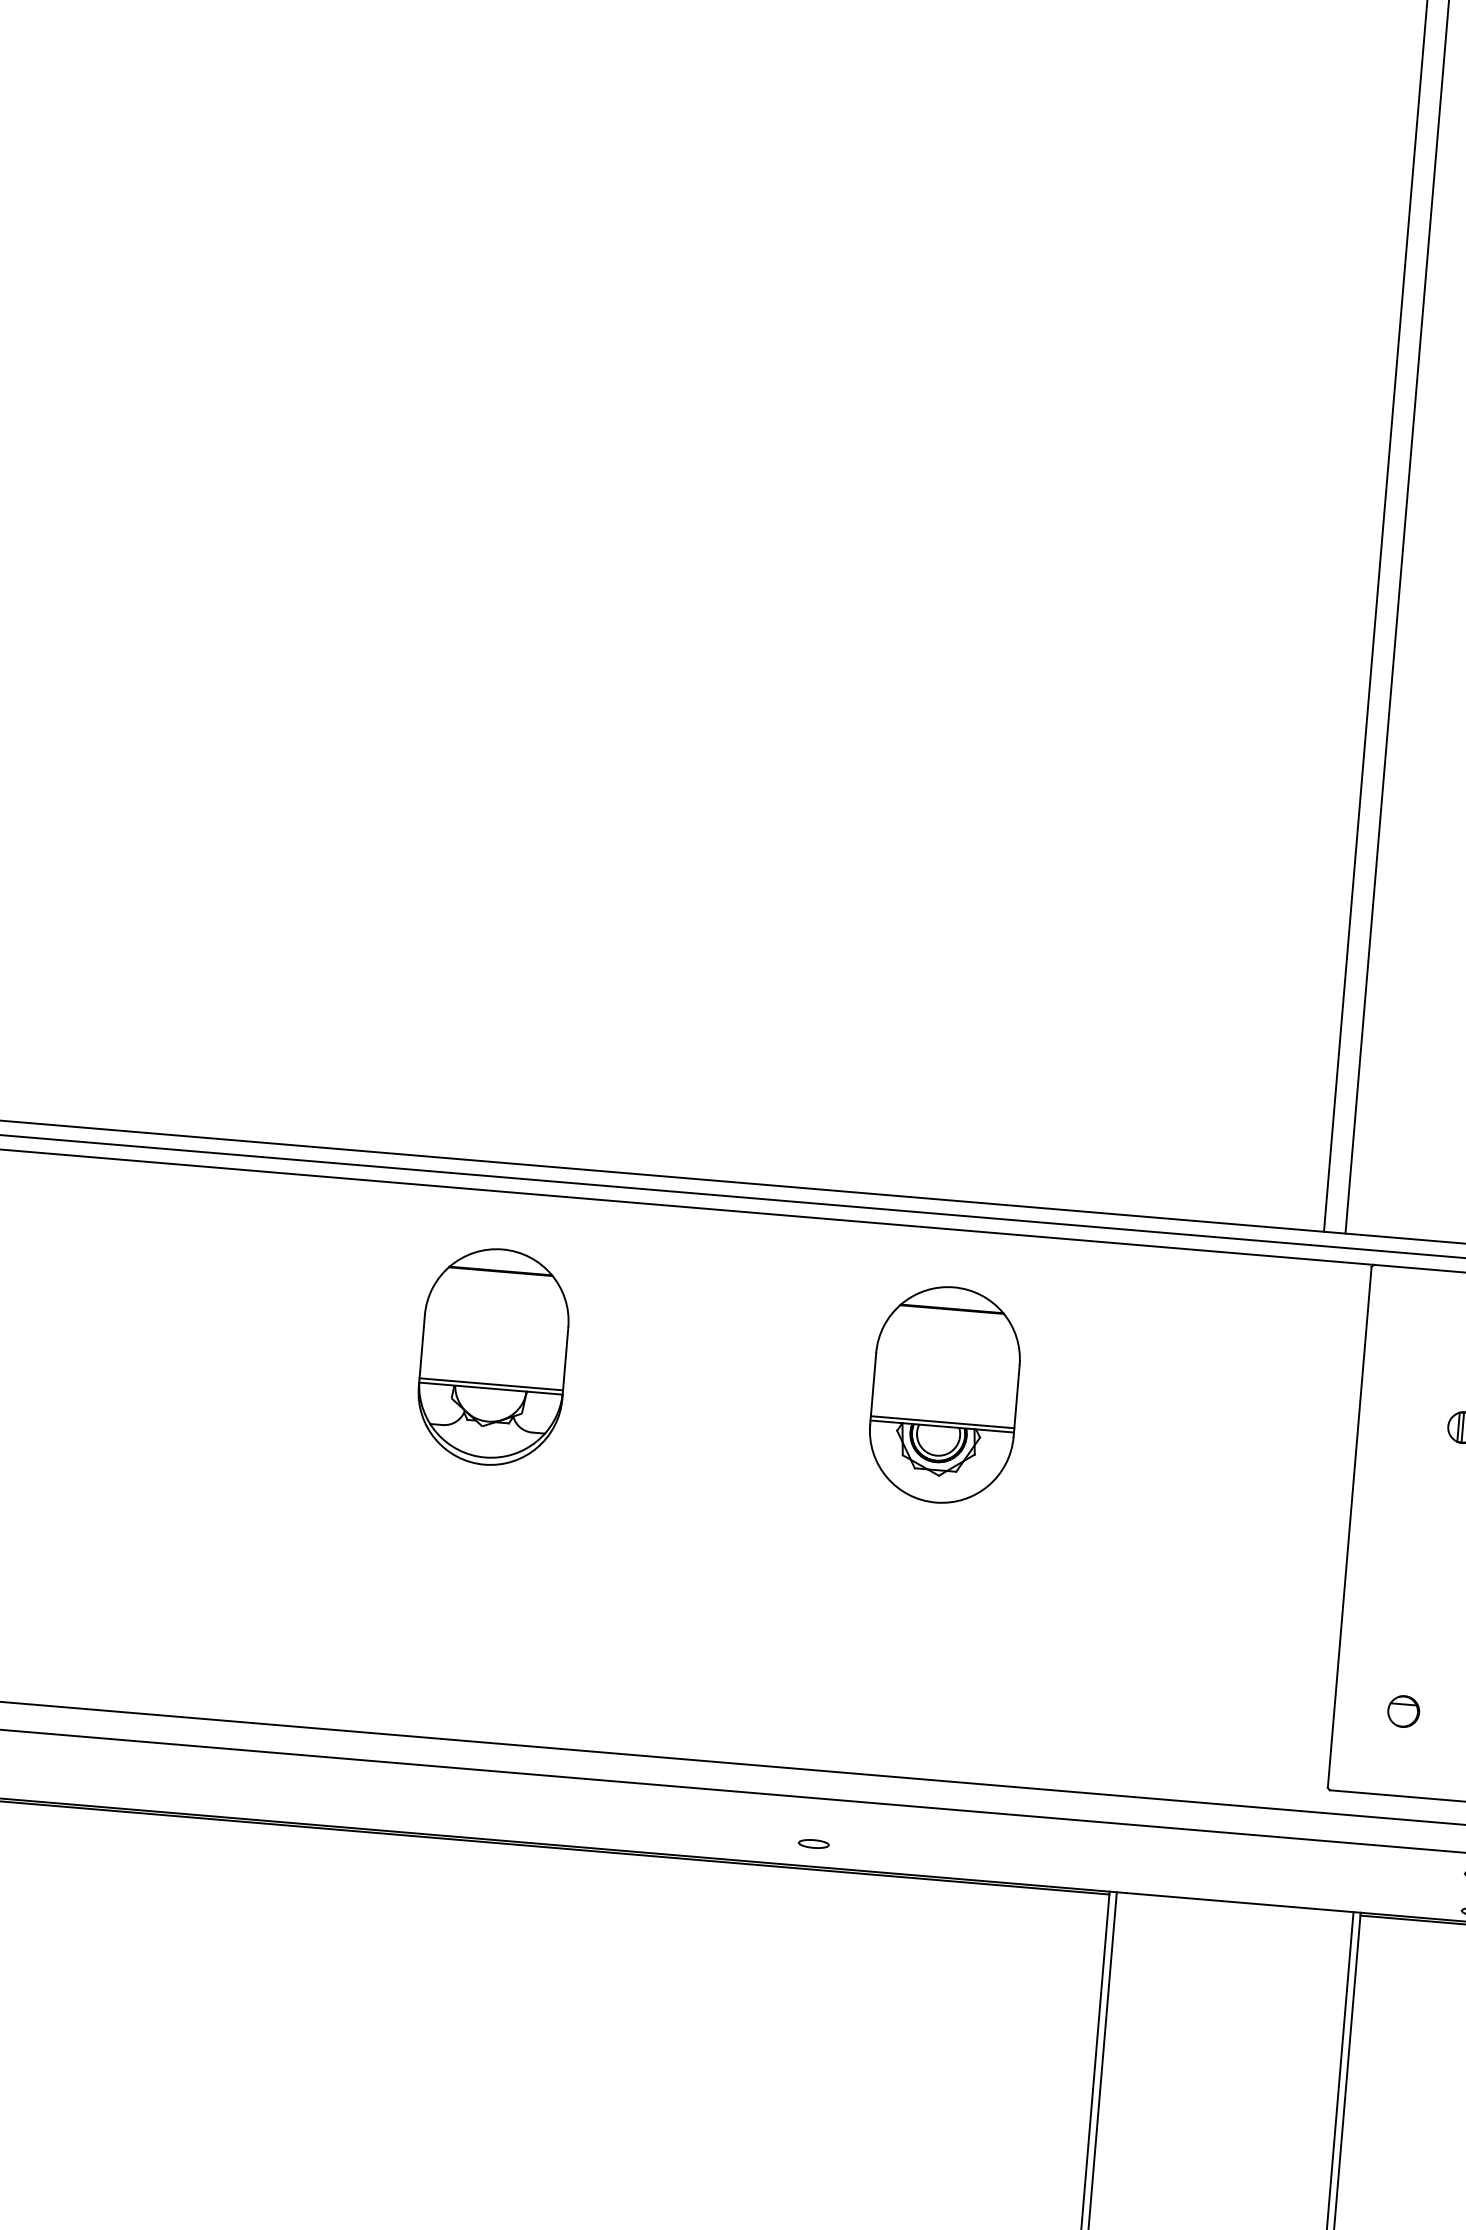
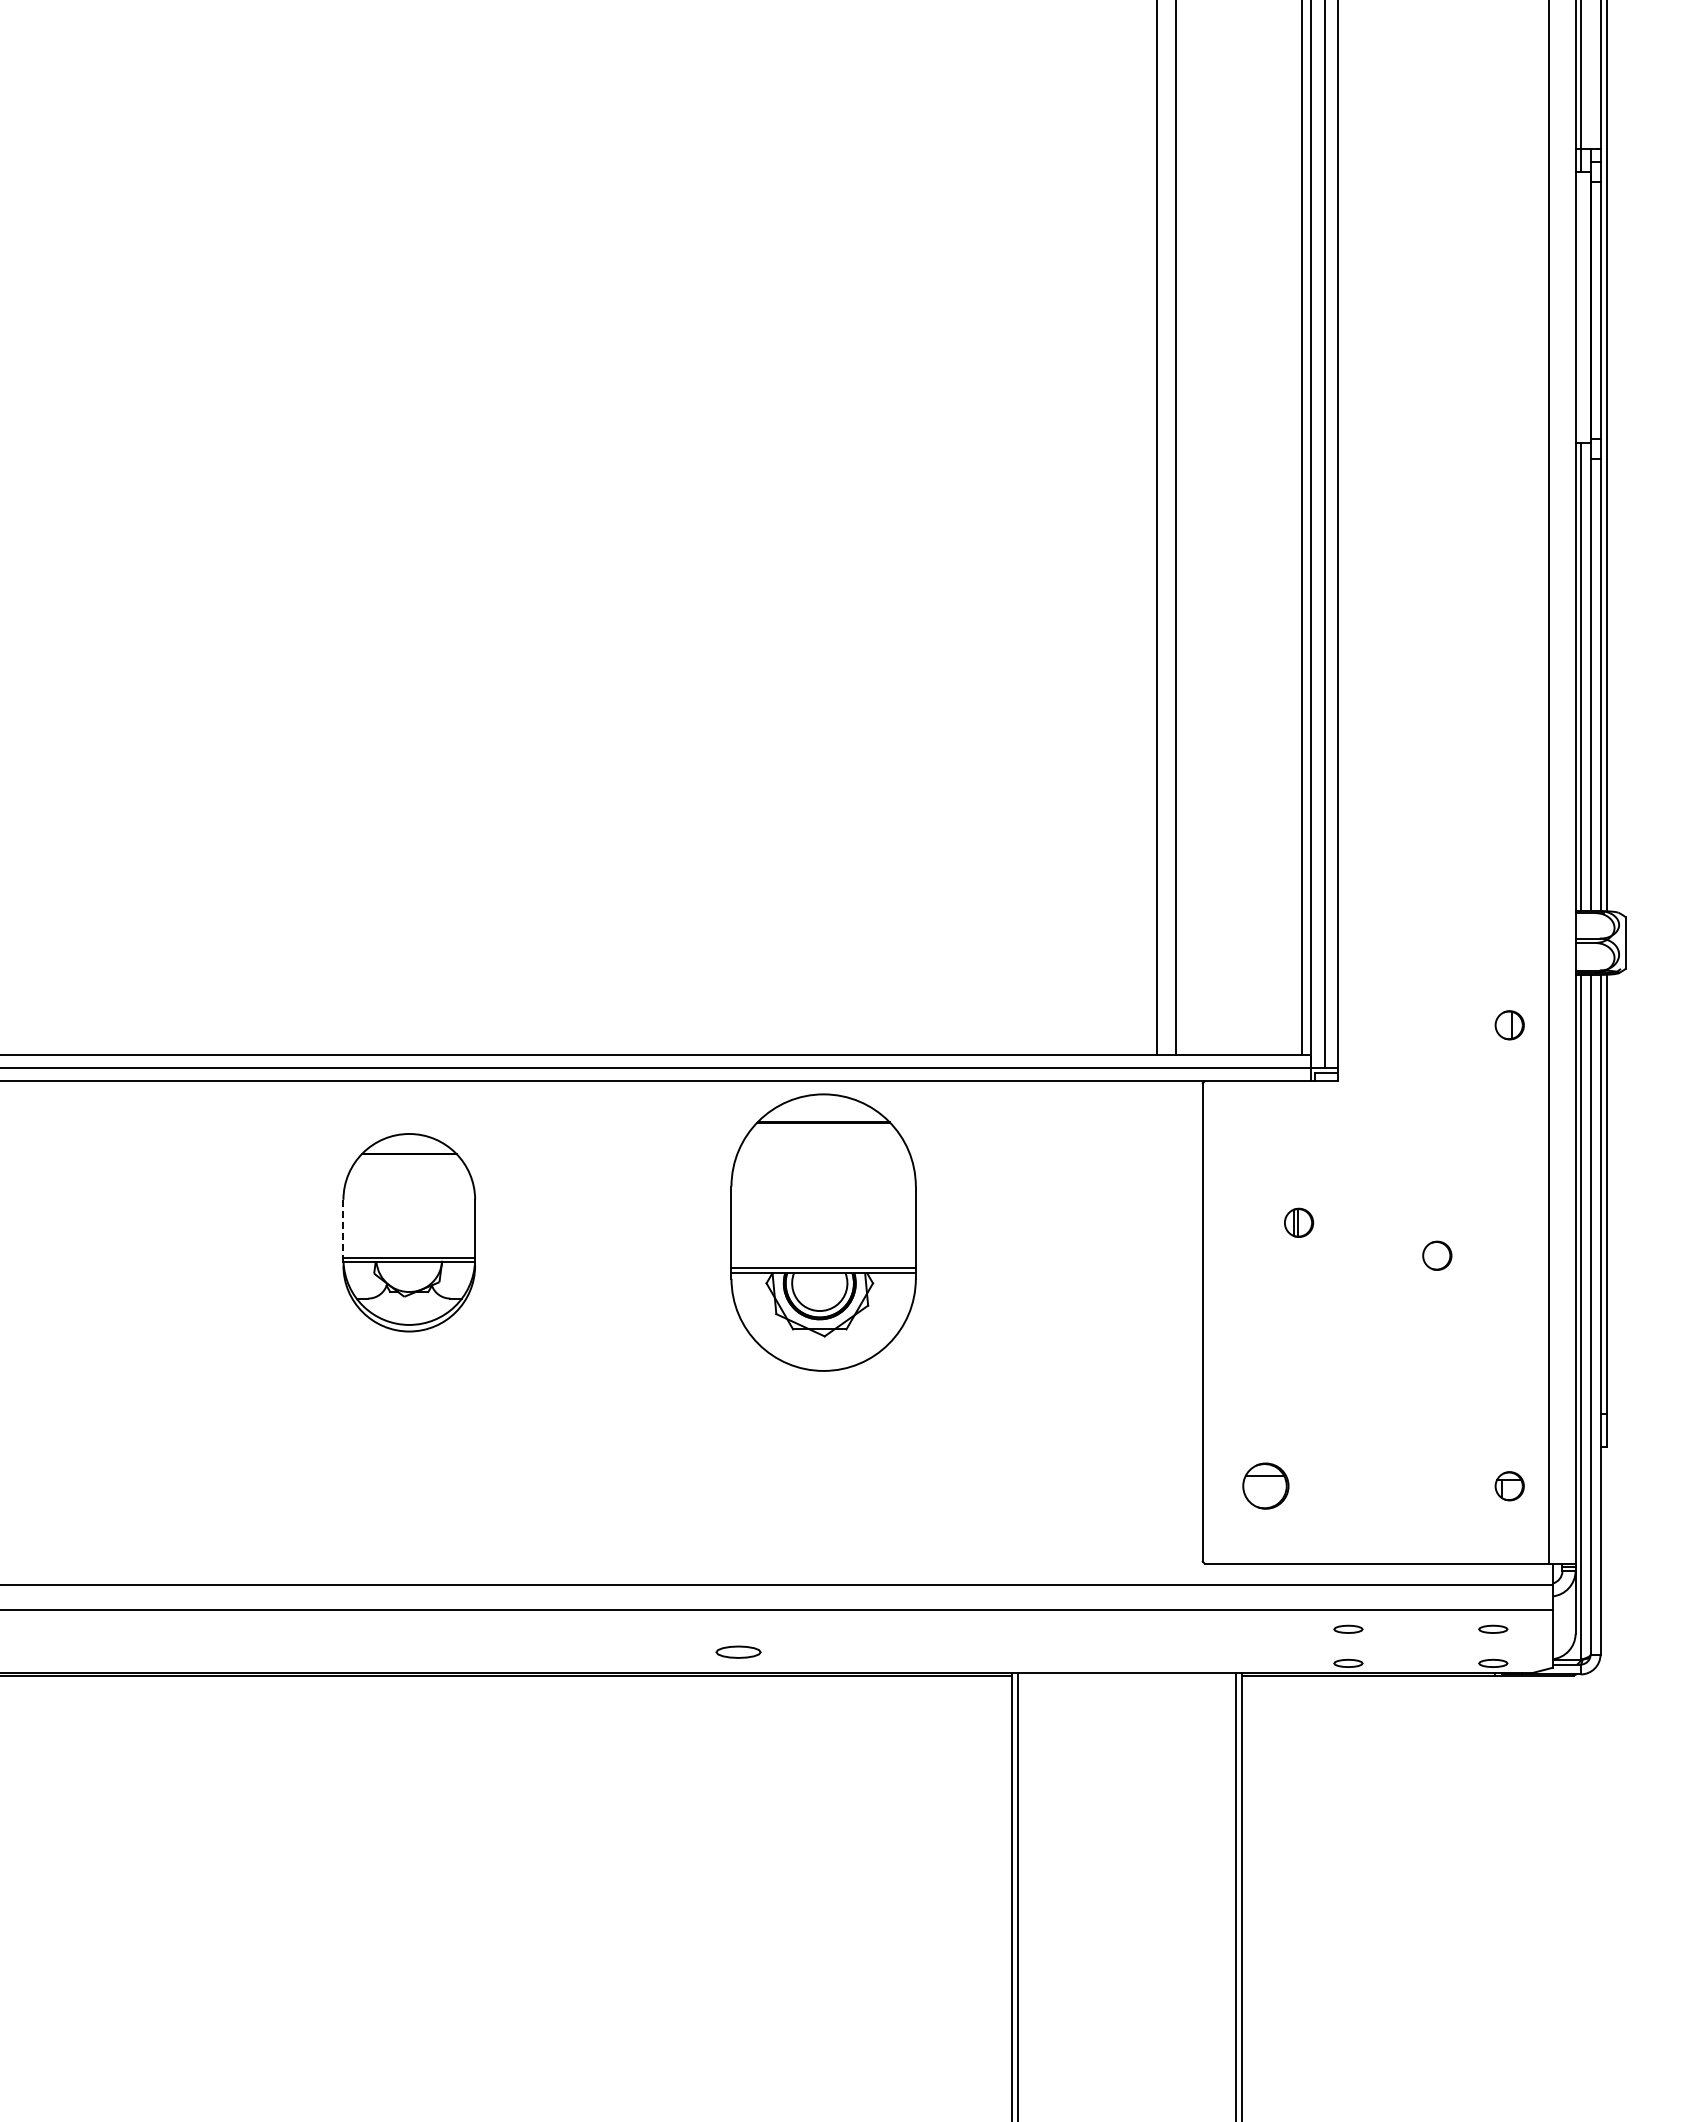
line: (421, 1350) -> (343, 1232), solid -> dashed
part: (944, 1394) -> (823, 1232), size x1.4
part: (1404, 1711) -> (1266, 1486), size x1.6
part: (813, 1843) -> (738, 1651), size x1.6

